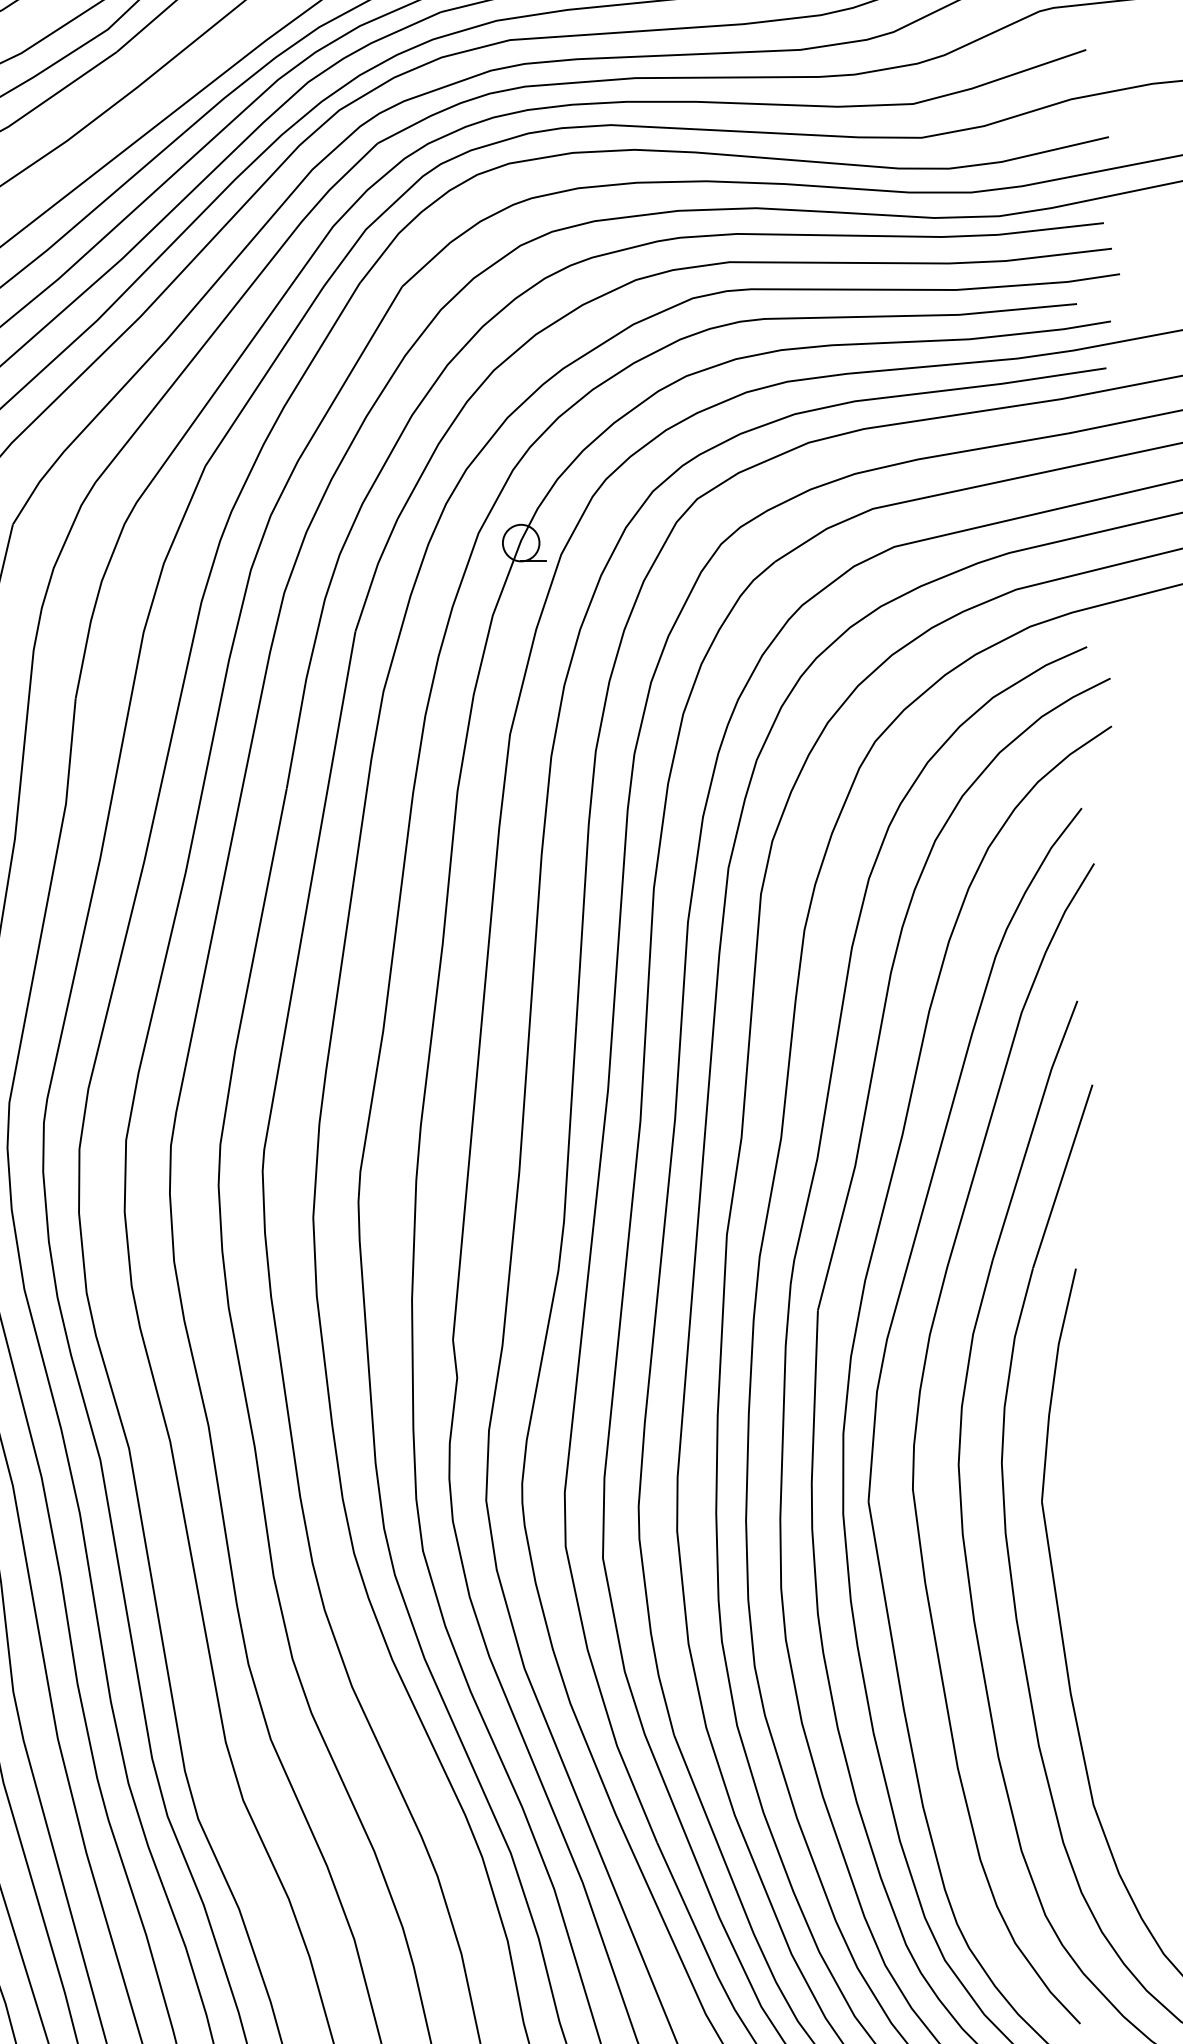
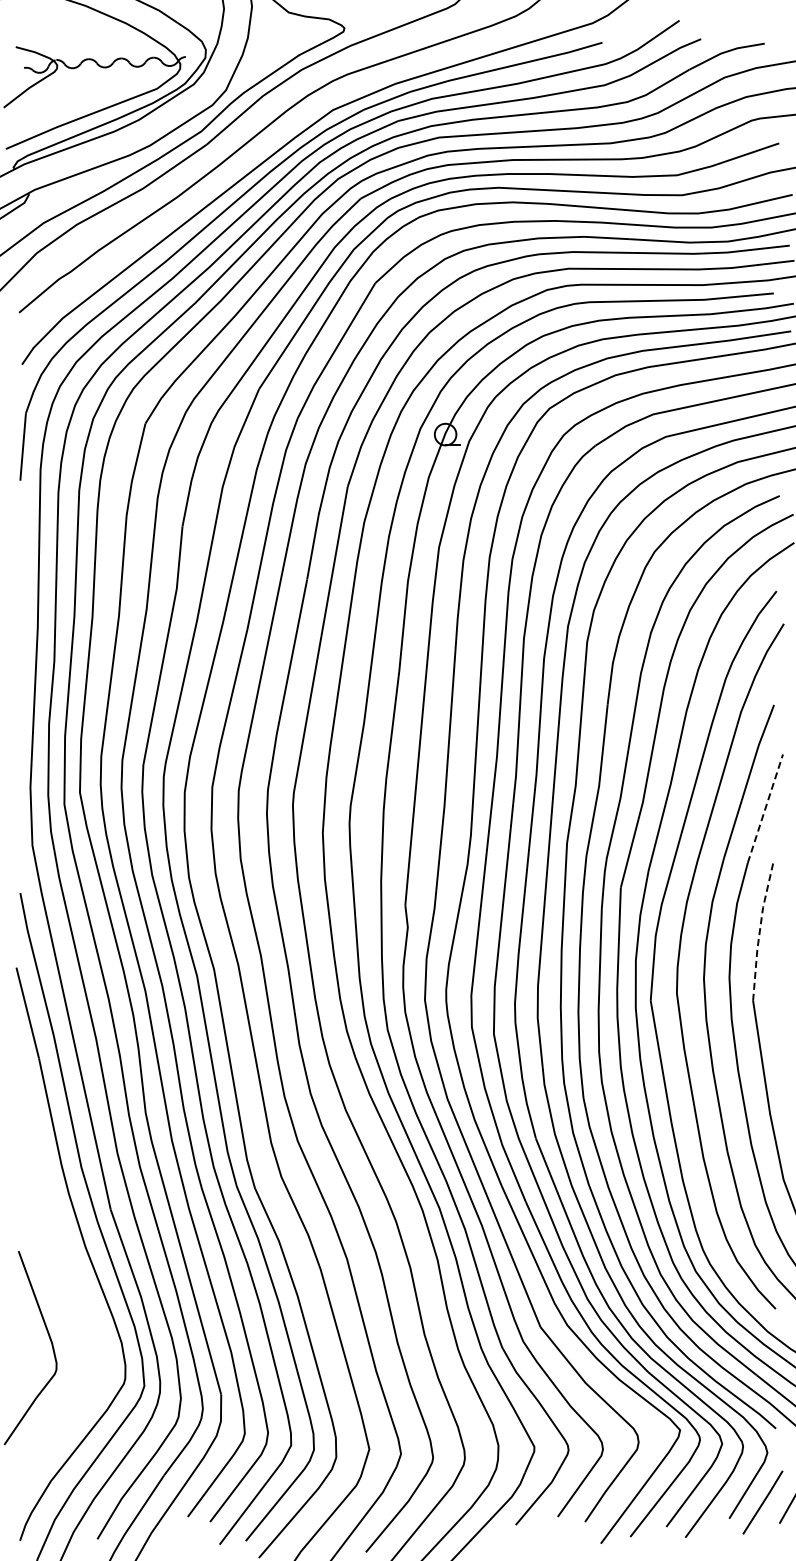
line: (1062, 1176) -> (765, 808), solid -> dashed
line: (1052, 1384) -> (759, 931), solid -> dashed

